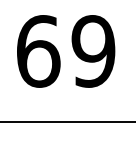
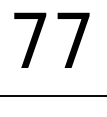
text: (65, 50) -> (51, 39), 69 -> 77

